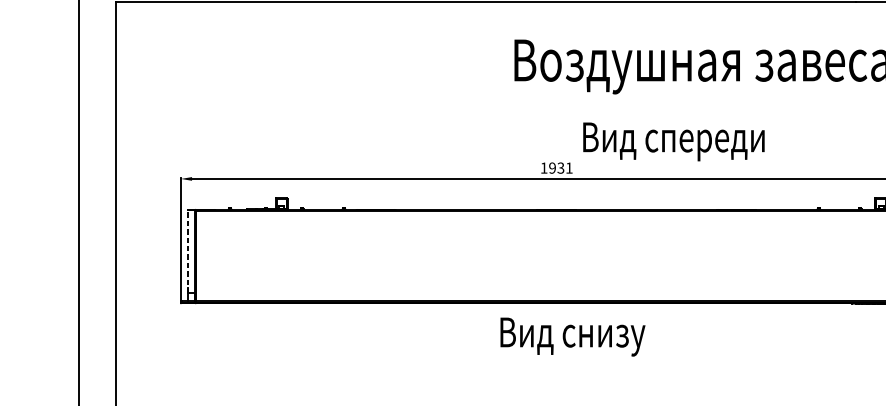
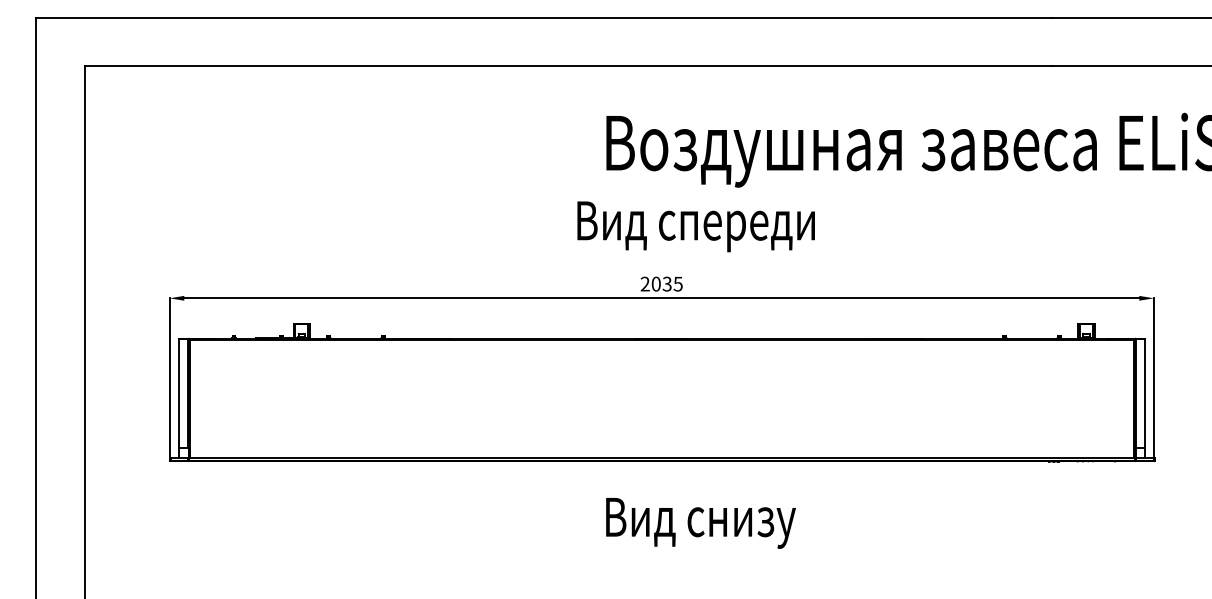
text: (673, 141) -> (695, 226), moved
text: (556, 167) -> (661, 283), 1931 -> 2035
line: (188, 251) -> (179, 393), dashed -> solid
text: (572, 337) -> (700, 523), moved

